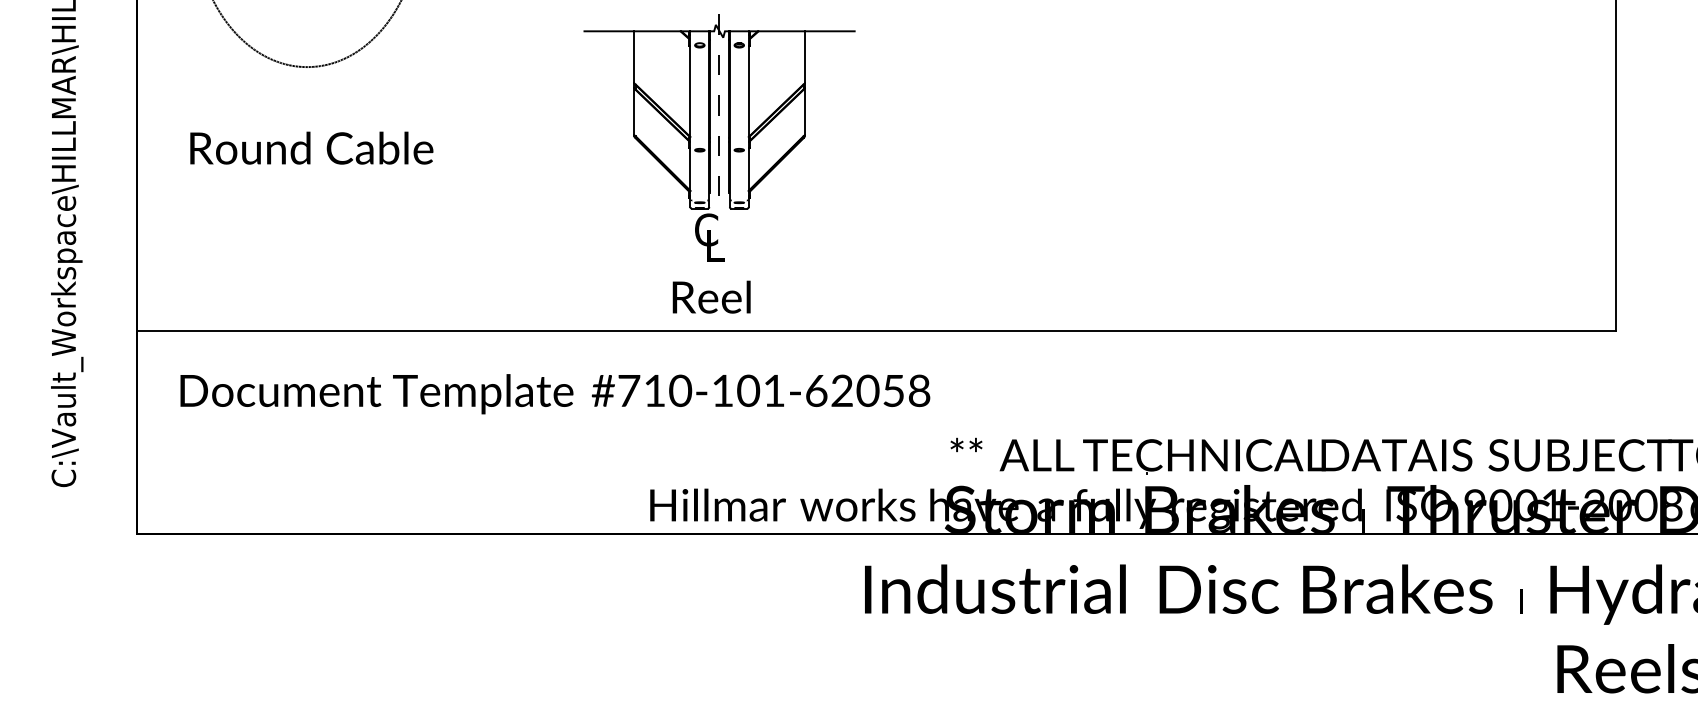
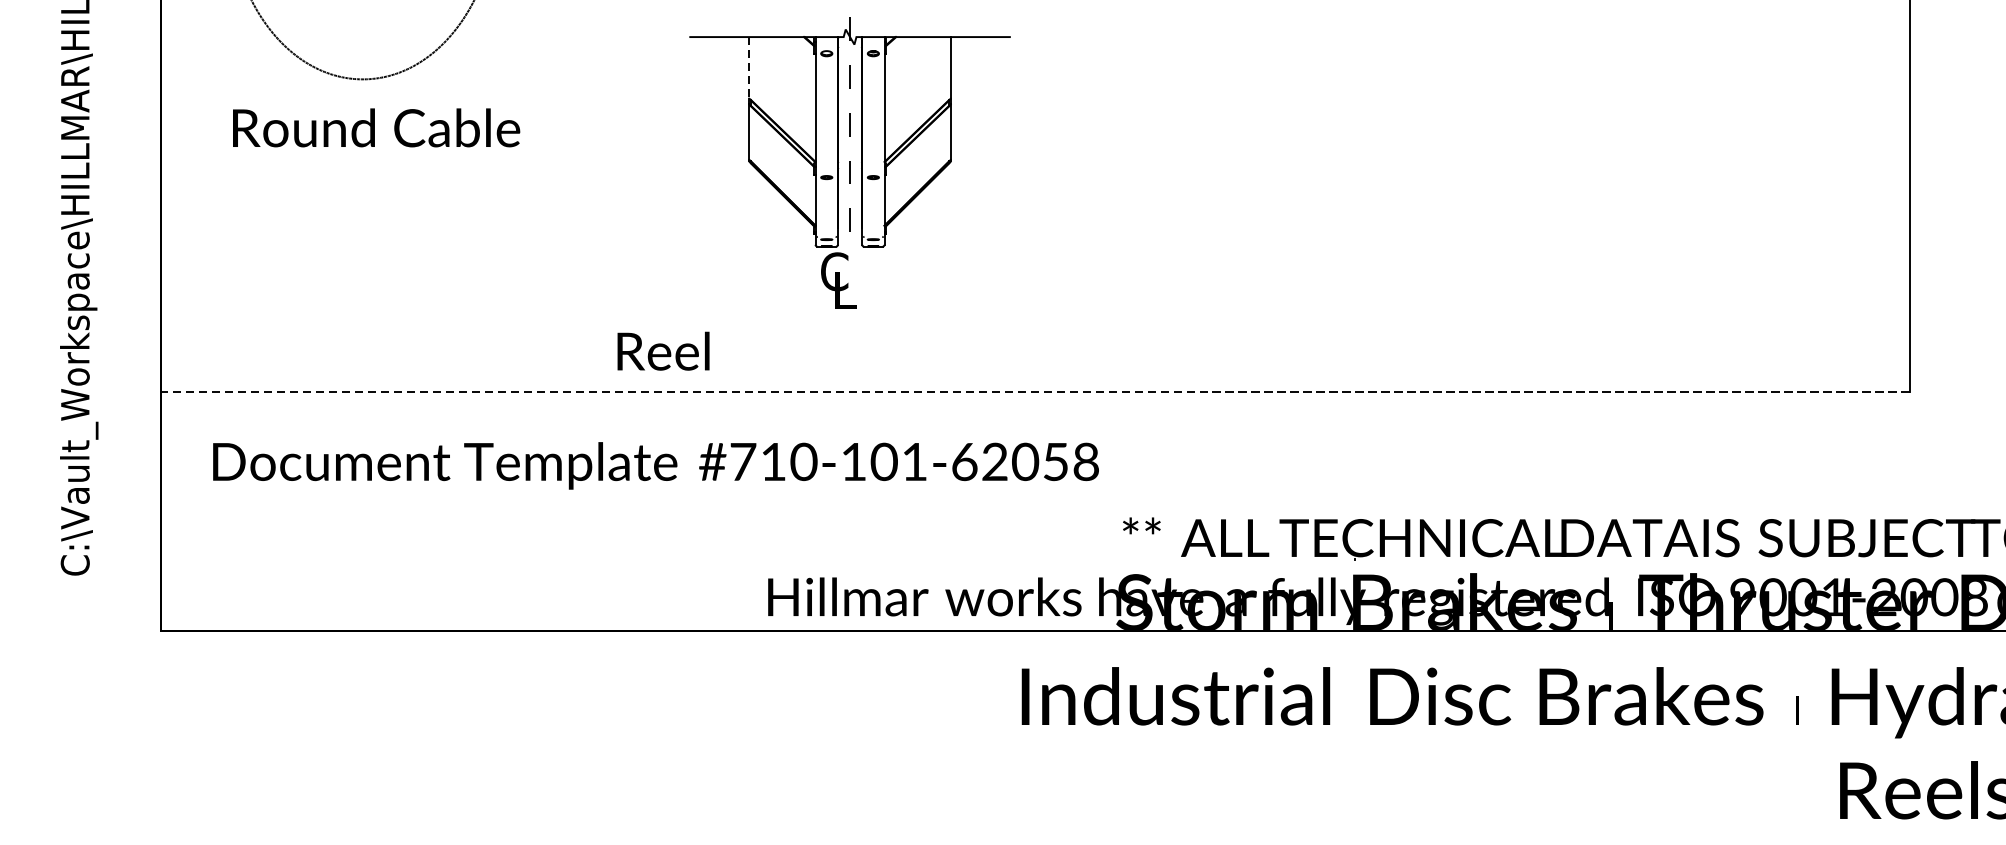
line: (634, 57) -> (749, 68), solid -> dashed
text: (311, 147) -> (376, 127), moved
text: (711, 296) -> (663, 350), moved
line: (876, 331) -> (1035, 391), solid -> dashed

